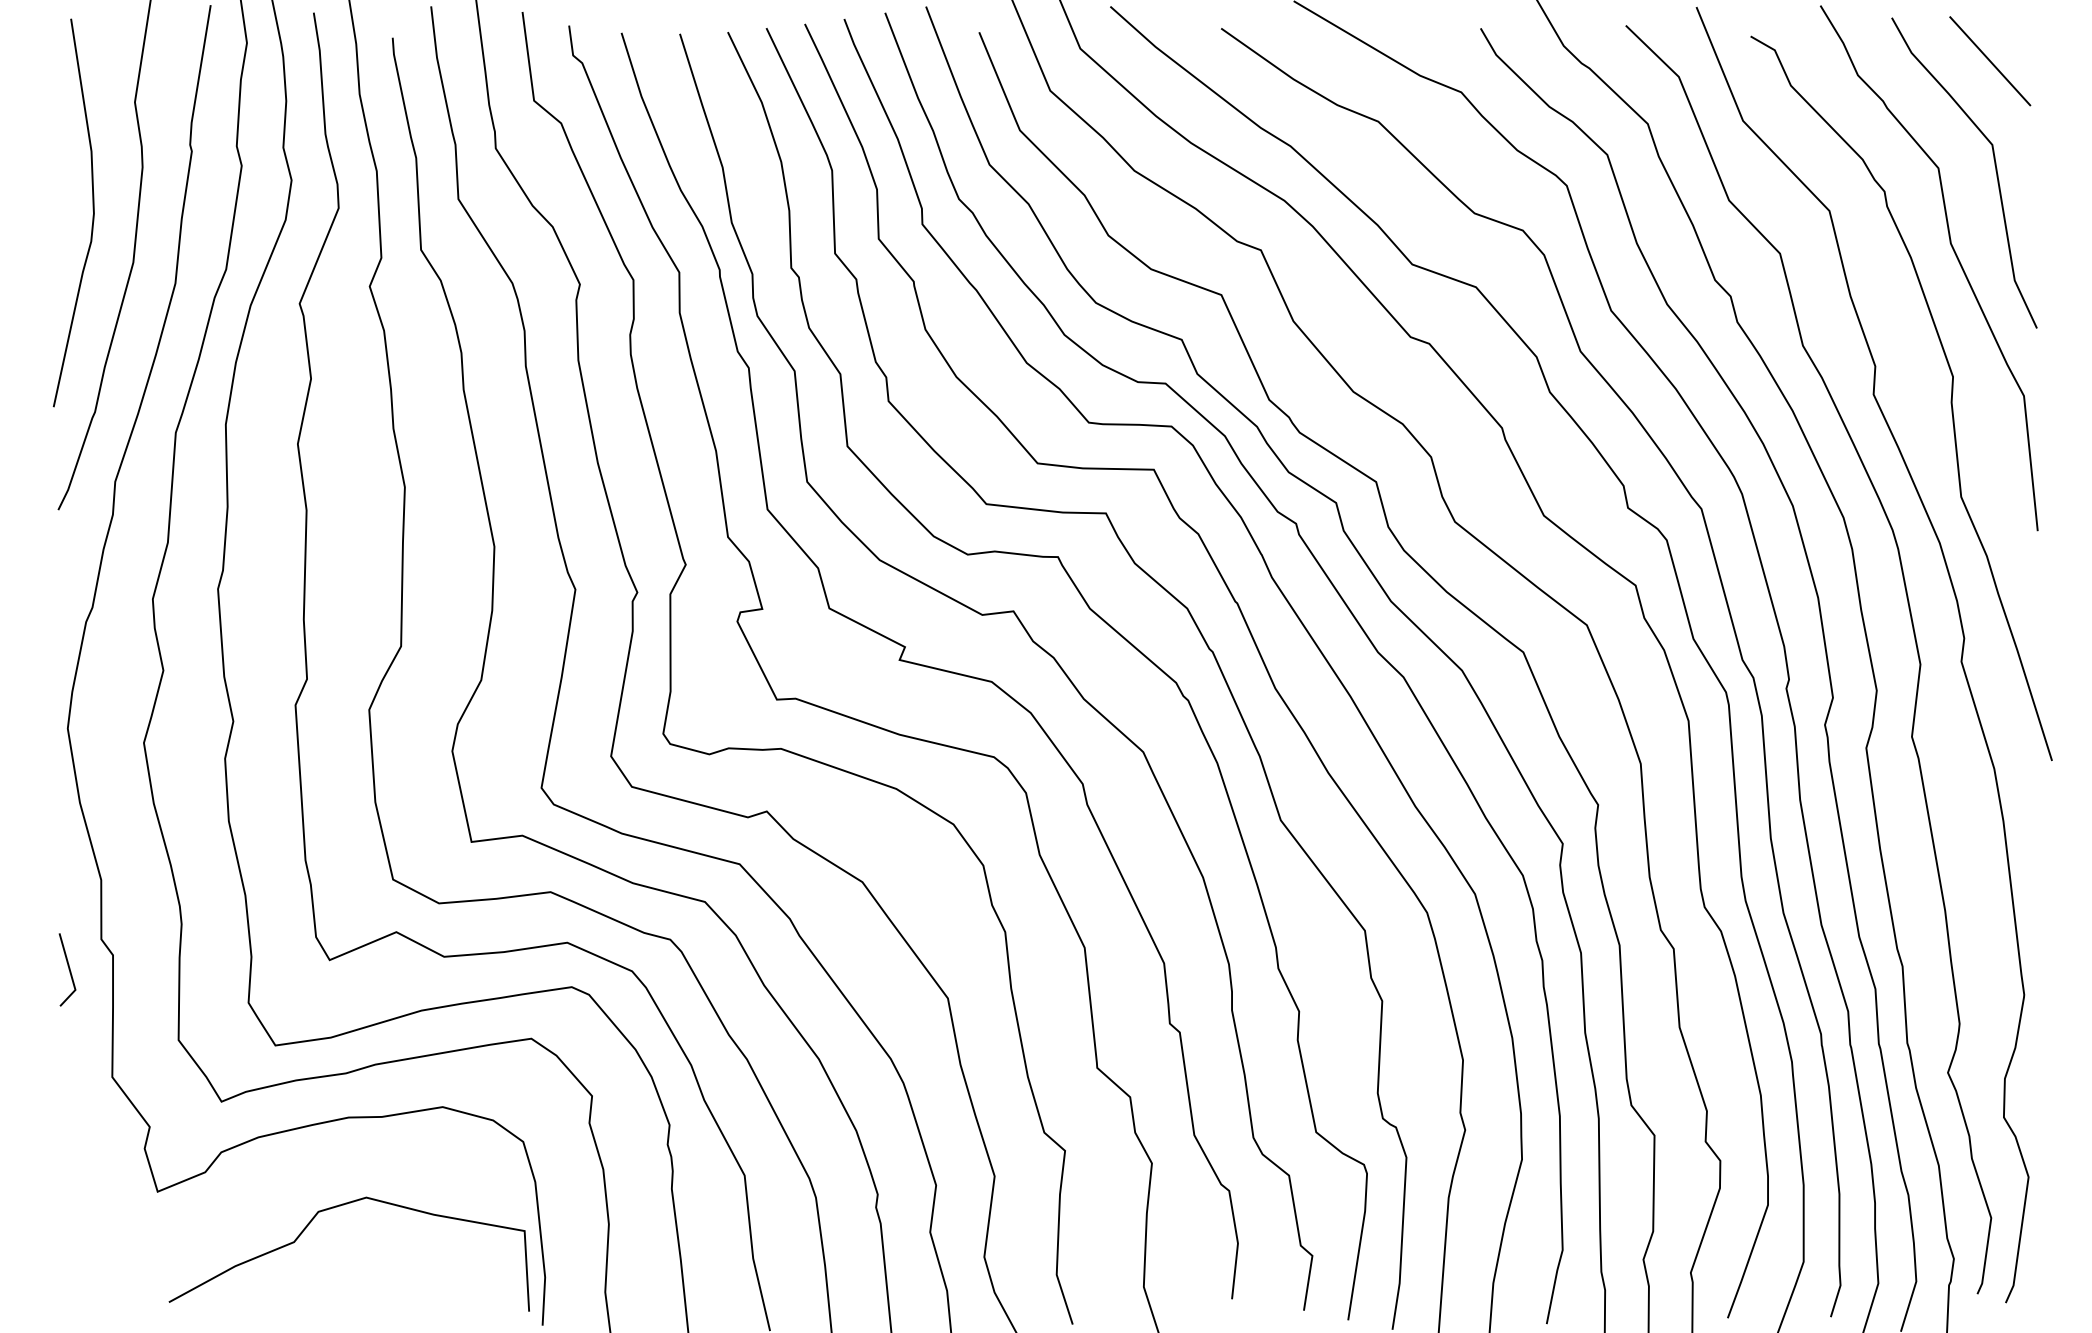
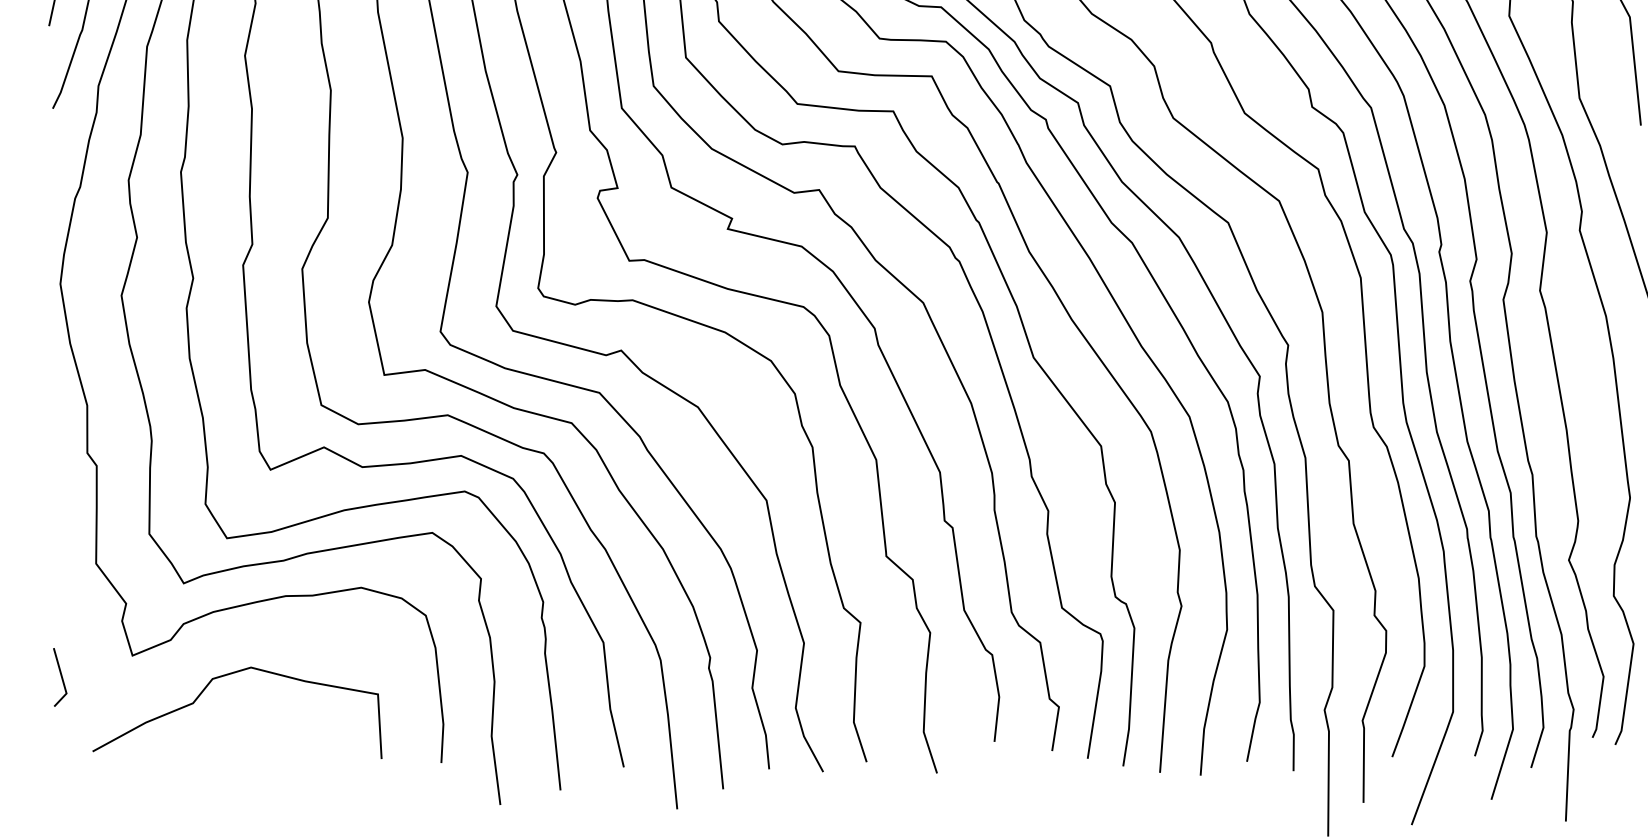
line: (68, 969) -> (60, 677), moved
curve: (337, 1207) -> (227, 675), moved

